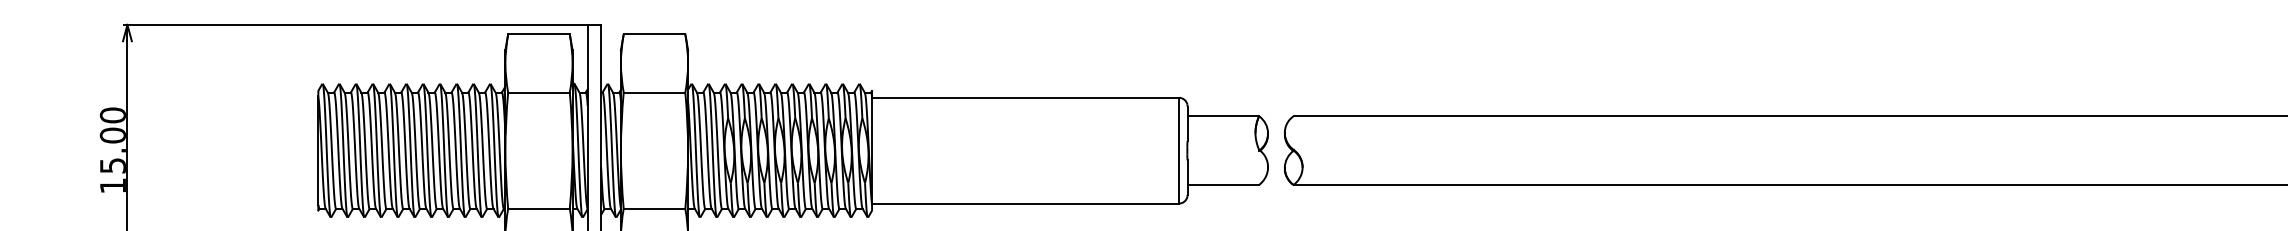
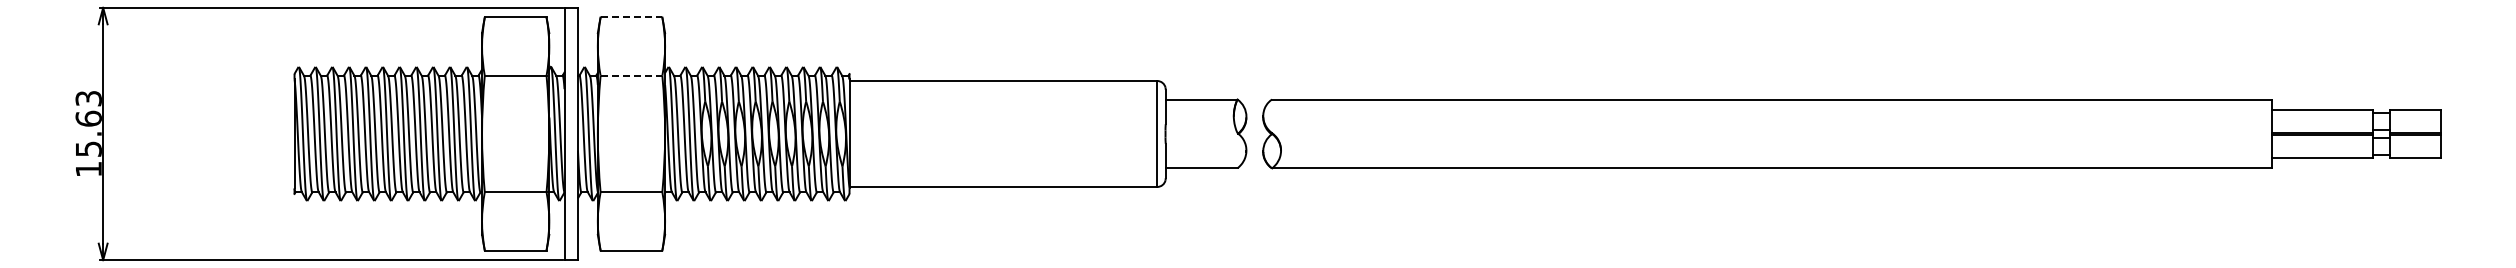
line: (654, 34) -> (631, 17), solid -> dashed
line: (654, 92) -> (631, 75), solid -> dashed
text: (112, 125) -> (88, 108), 15.00 -> 15.63

